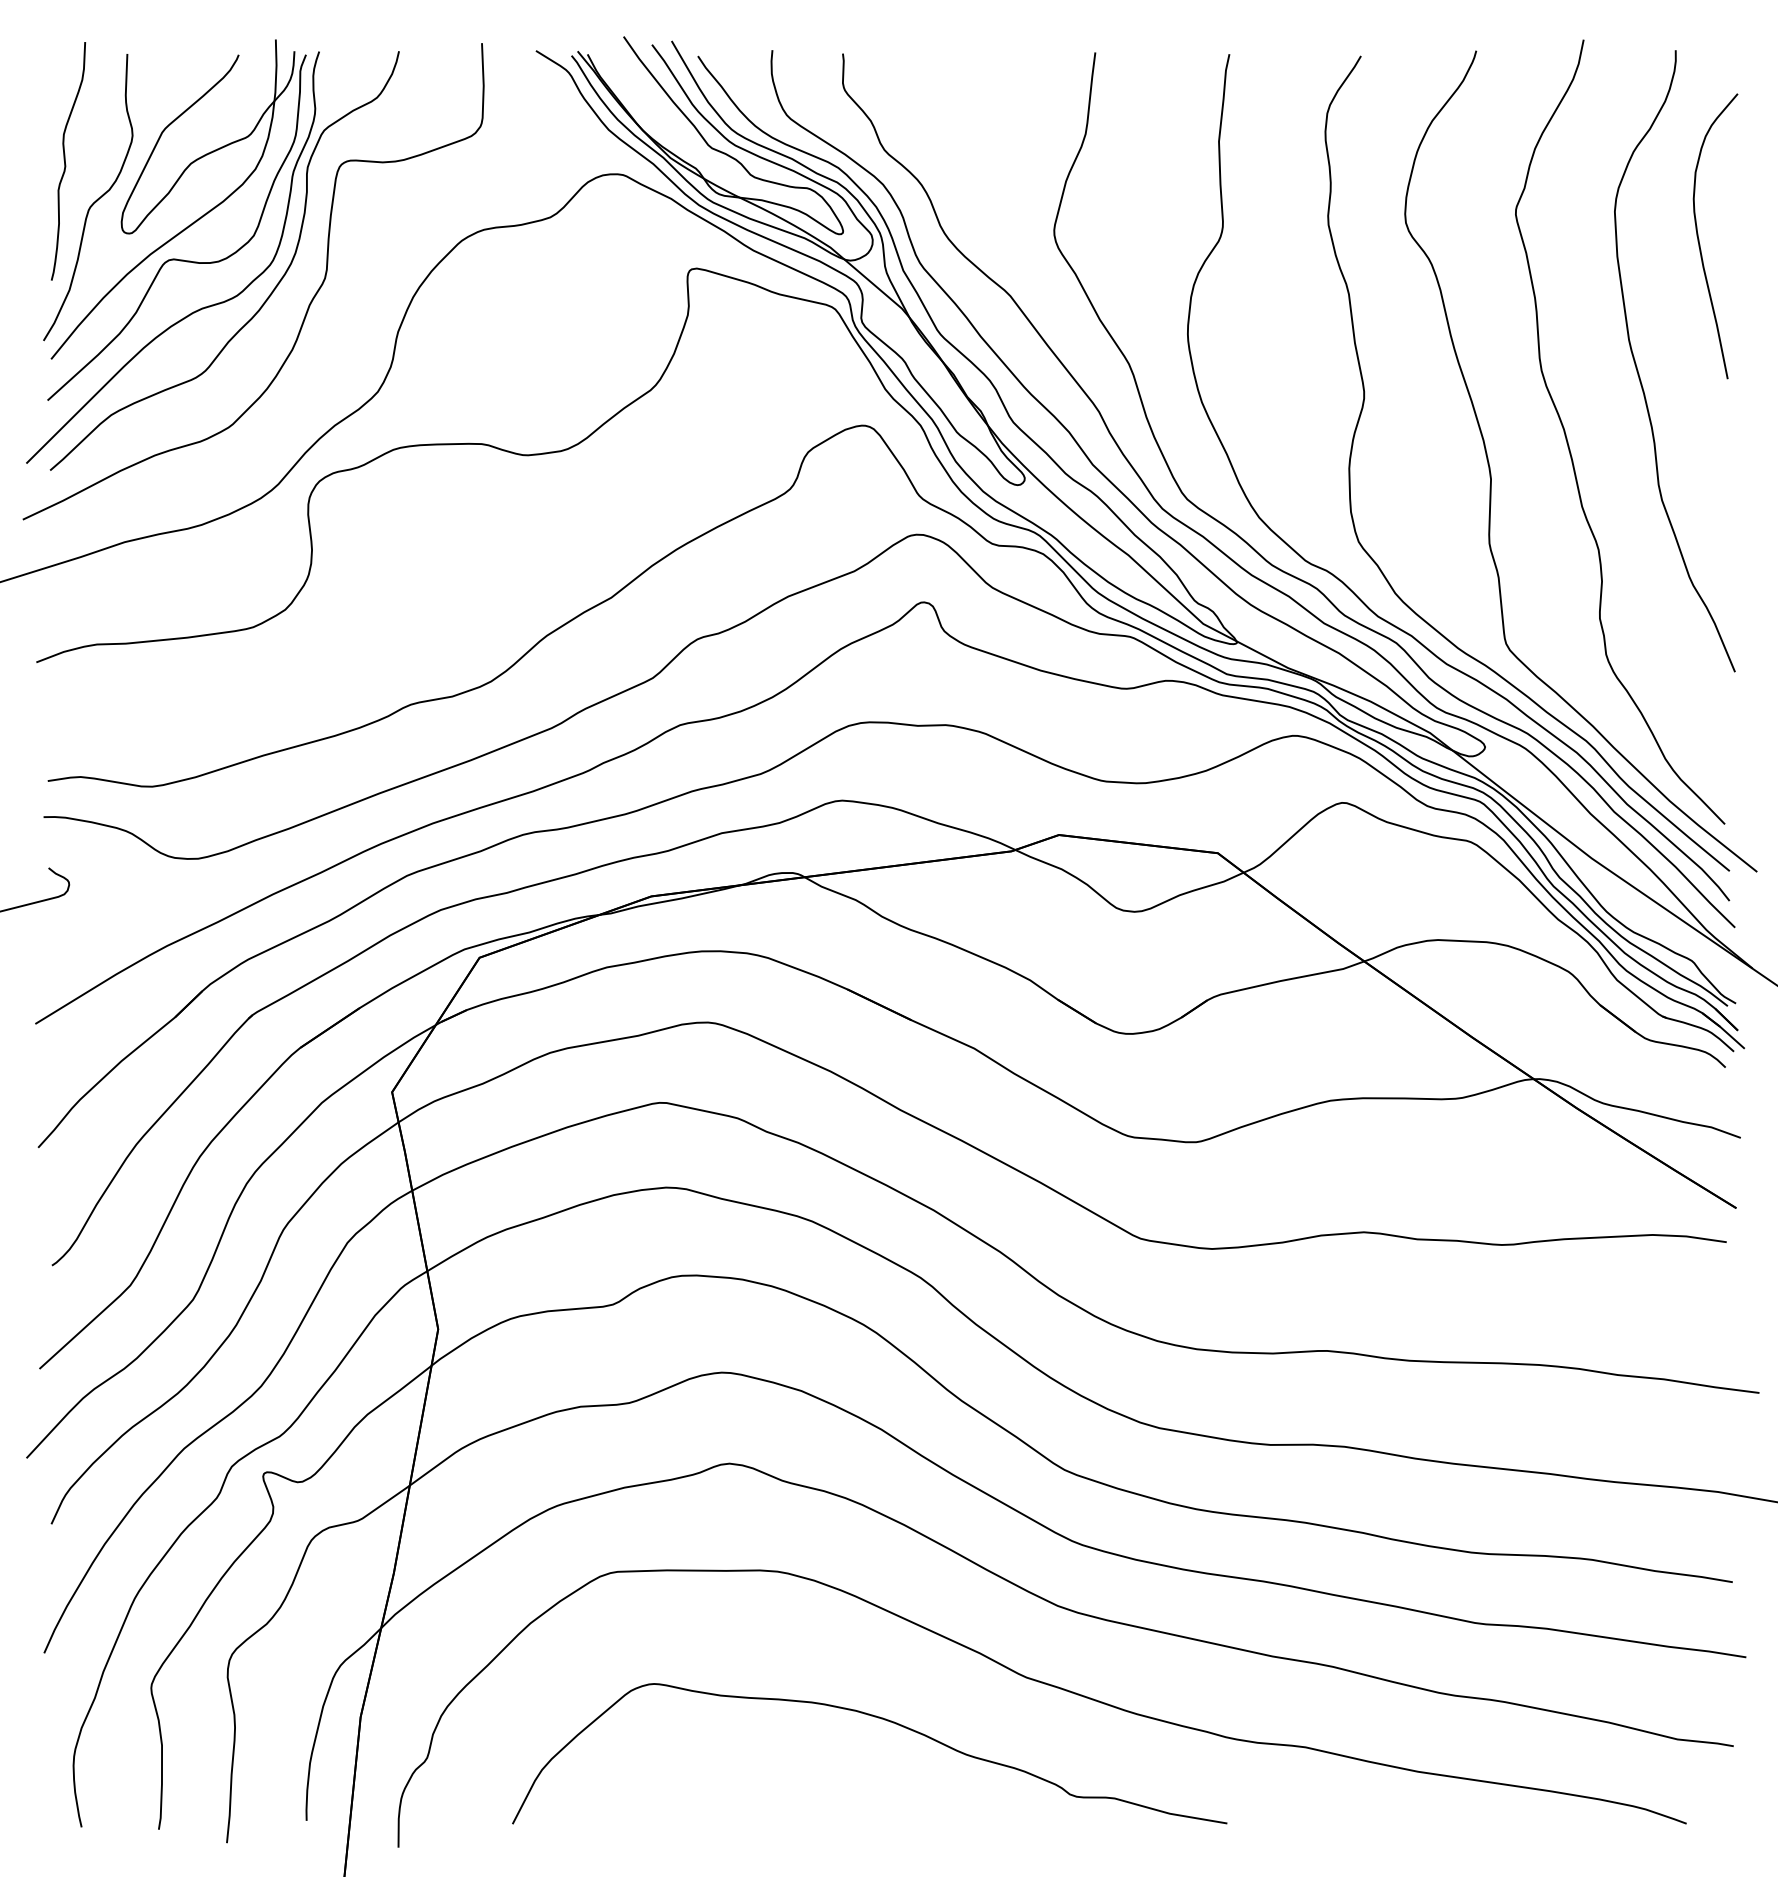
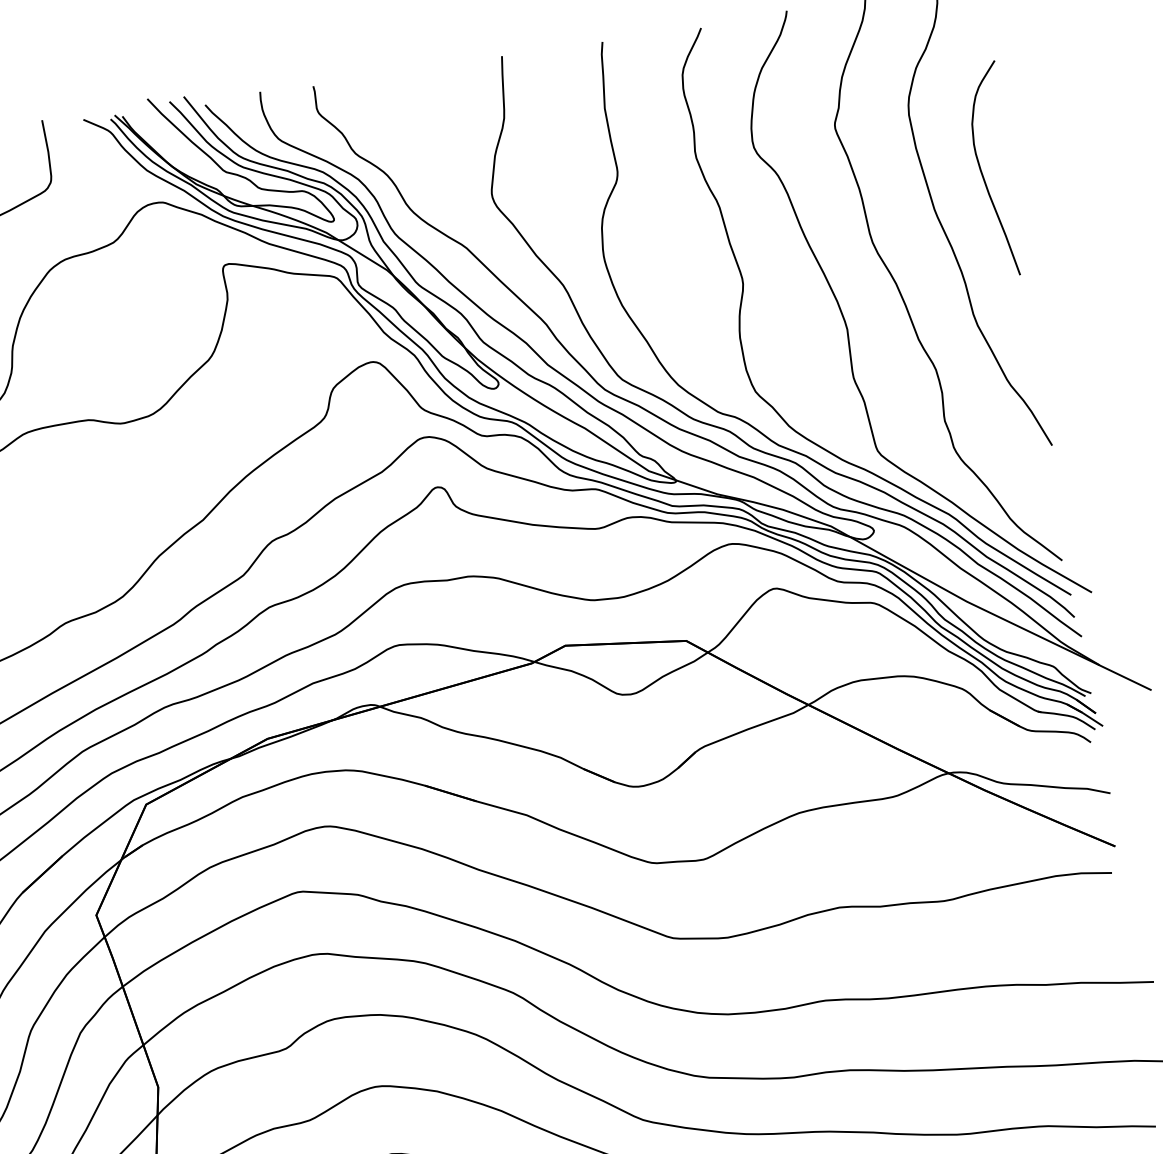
curve: (1699, 238) -> (982, 173), moved

